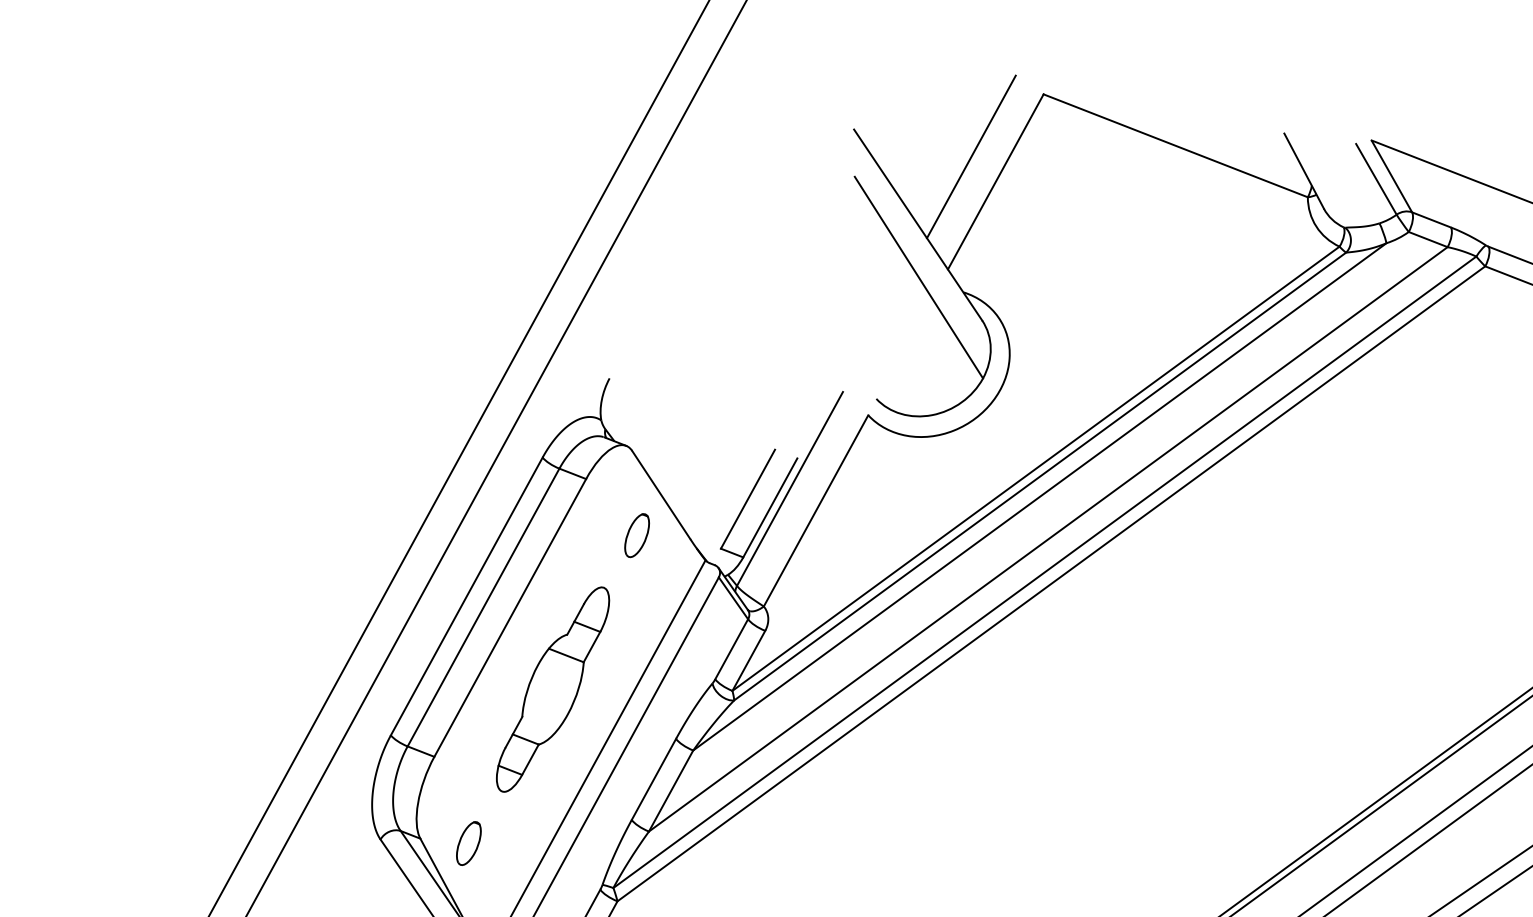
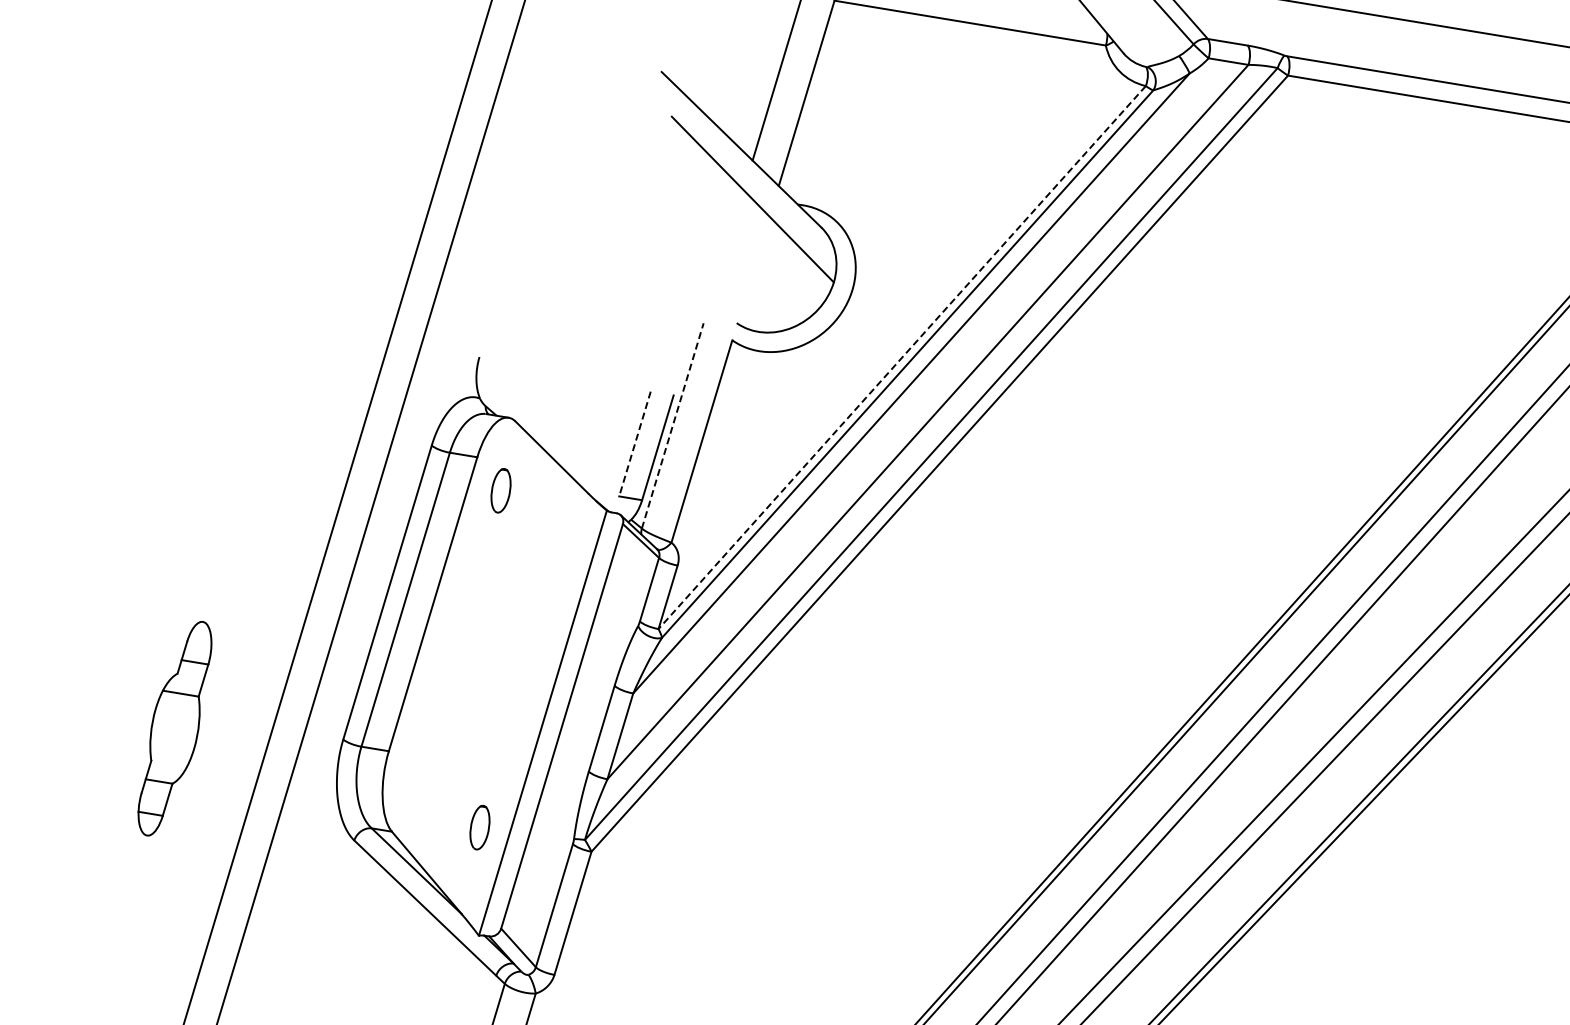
line: (1036, 468) -> (902, 357), solid -> dashed
line: (789, 488) -> (672, 425), solid -> dashed
line: (747, 499) -> (634, 444), solid -> dashed
part: (636, 535) -> (500, 490), moved
part: (552, 689) -> (174, 728), moved
part: (468, 843) -> (479, 827), moved

